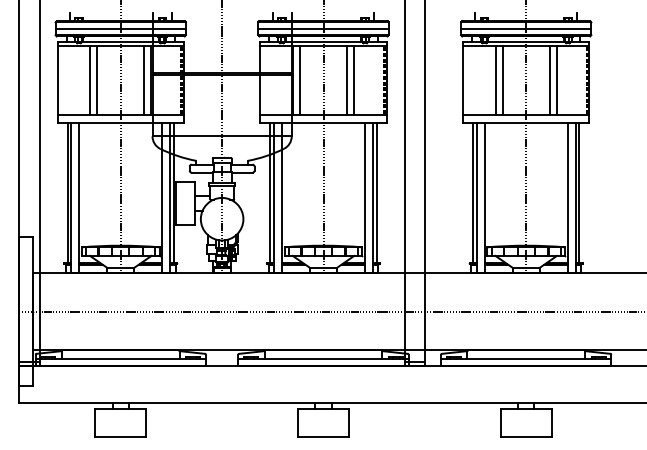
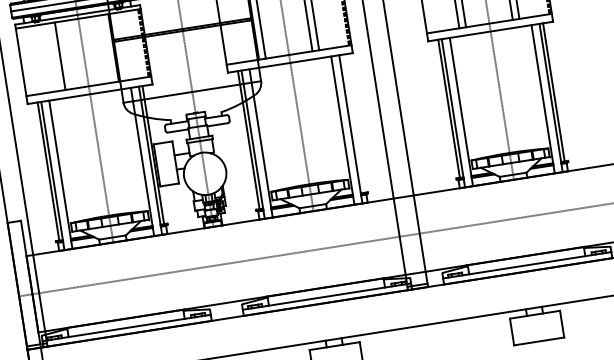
line: (90, 80) -> (53, 57), removed
line: (144, 80) -> (106, 48), removed
line: (376, 192) -> (353, 123), removed

